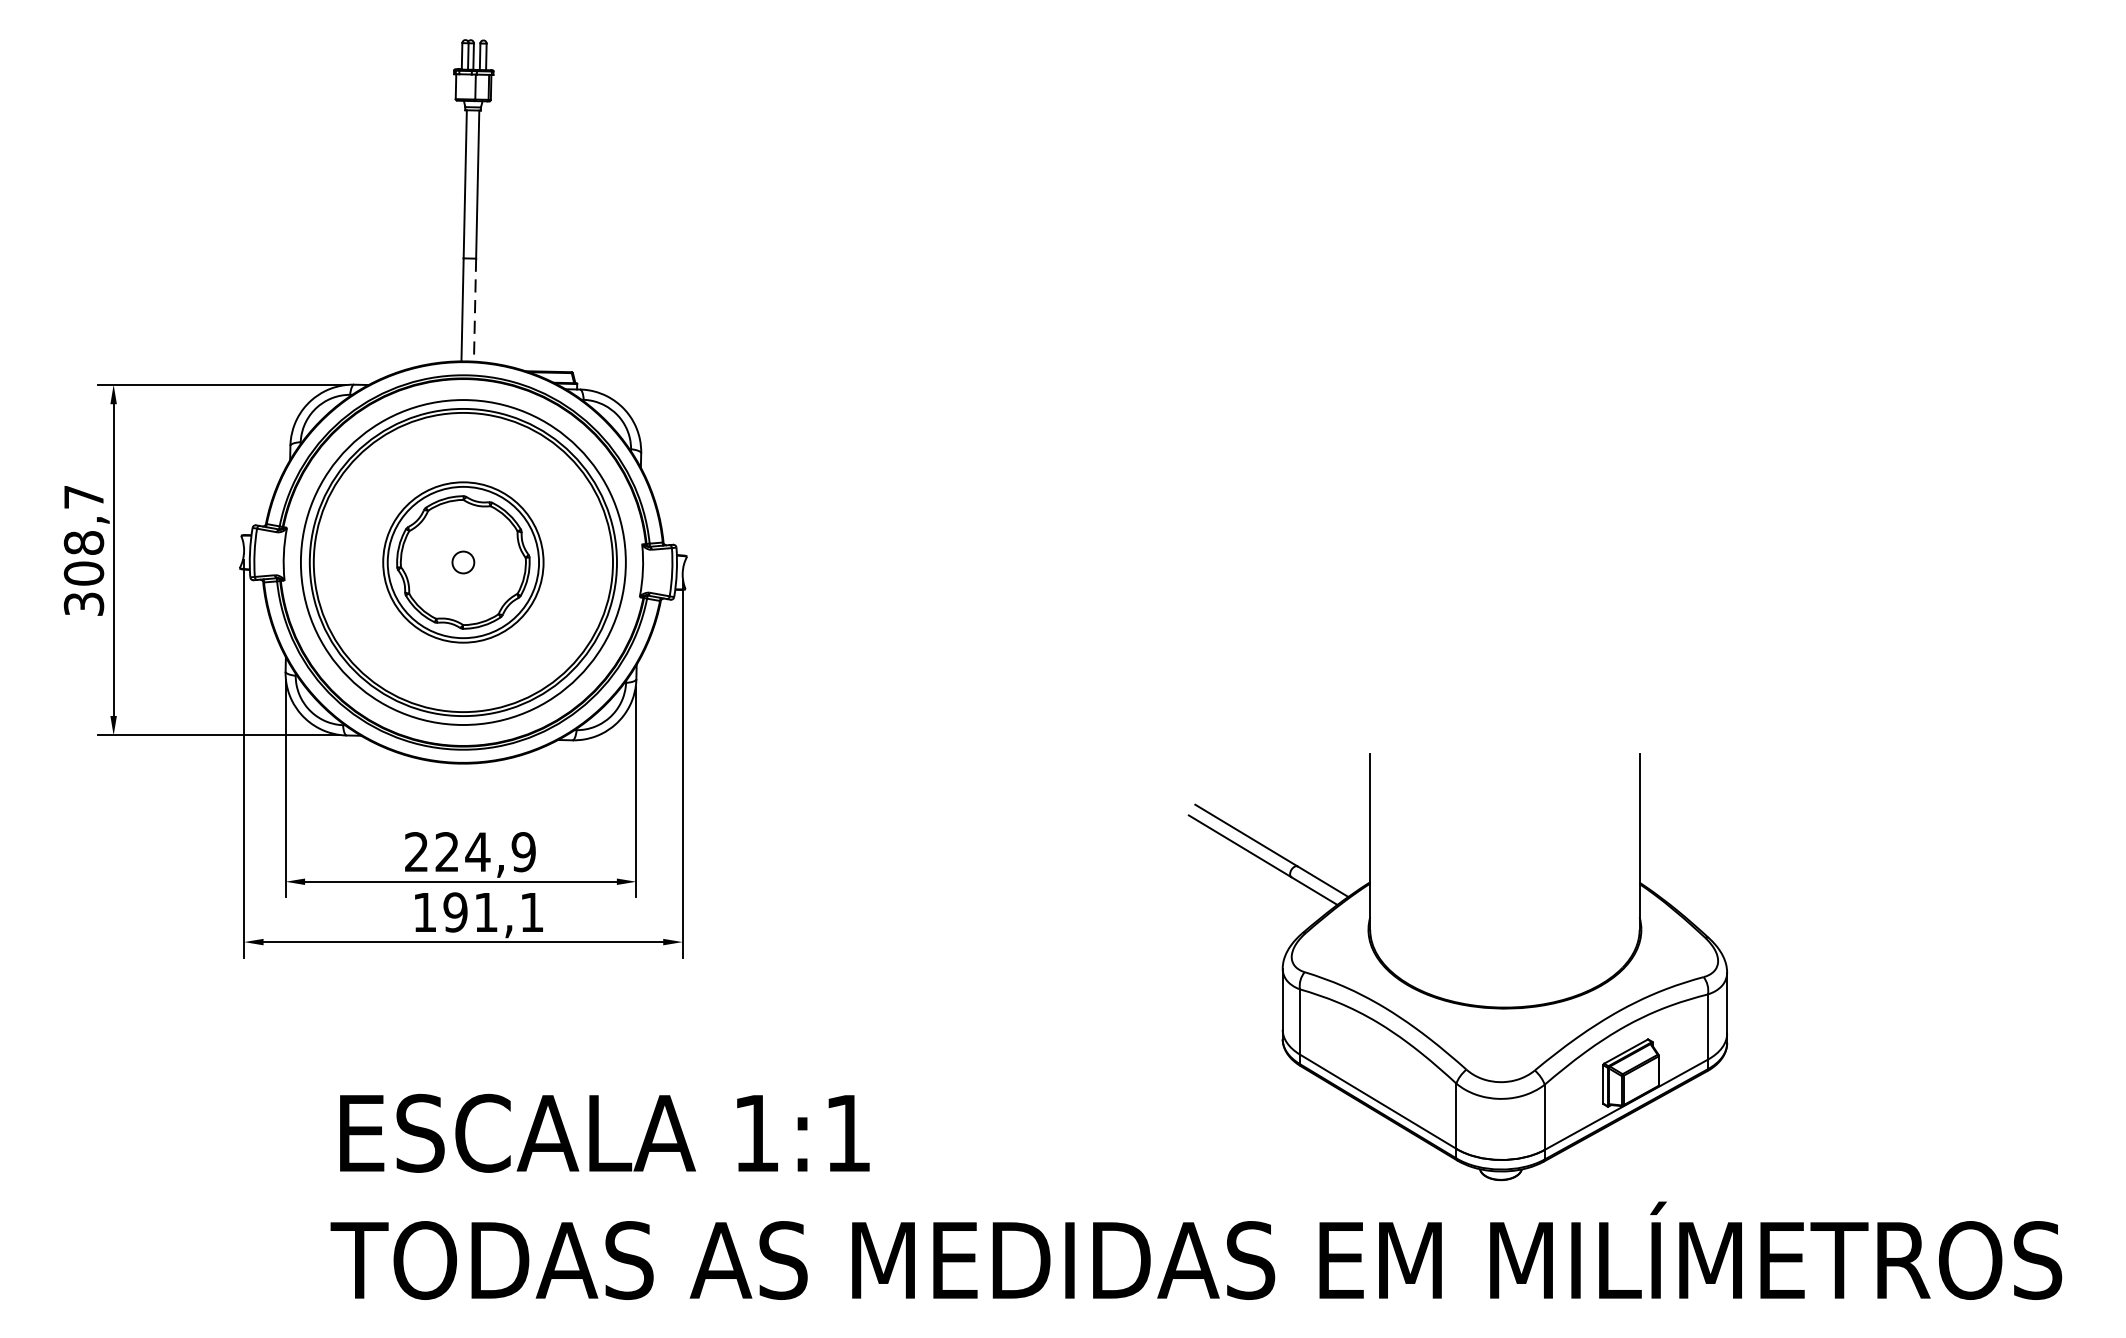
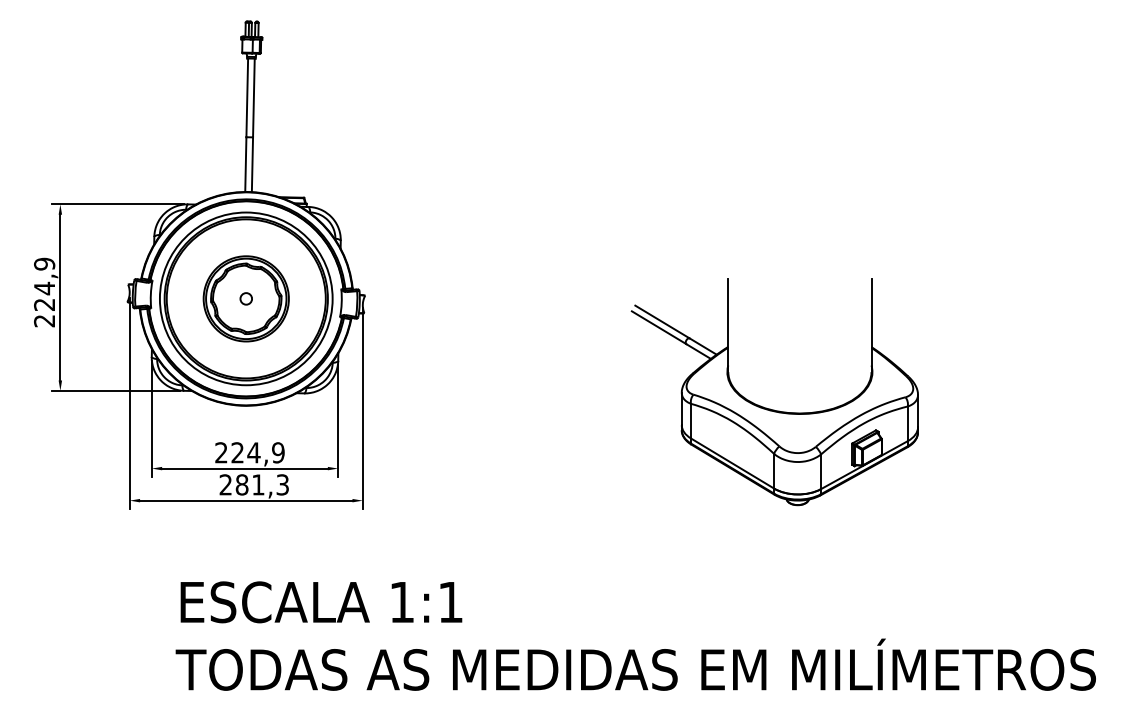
line: (475, 311) -> (252, 165), dashed -> solid
text: (83, 550) -> (44, 292), 308,7 -> 224,9
text: (476, 911) -> (253, 484), 191,1 -> 281,3
part: (1449, 998) -> (770, 408), moved

